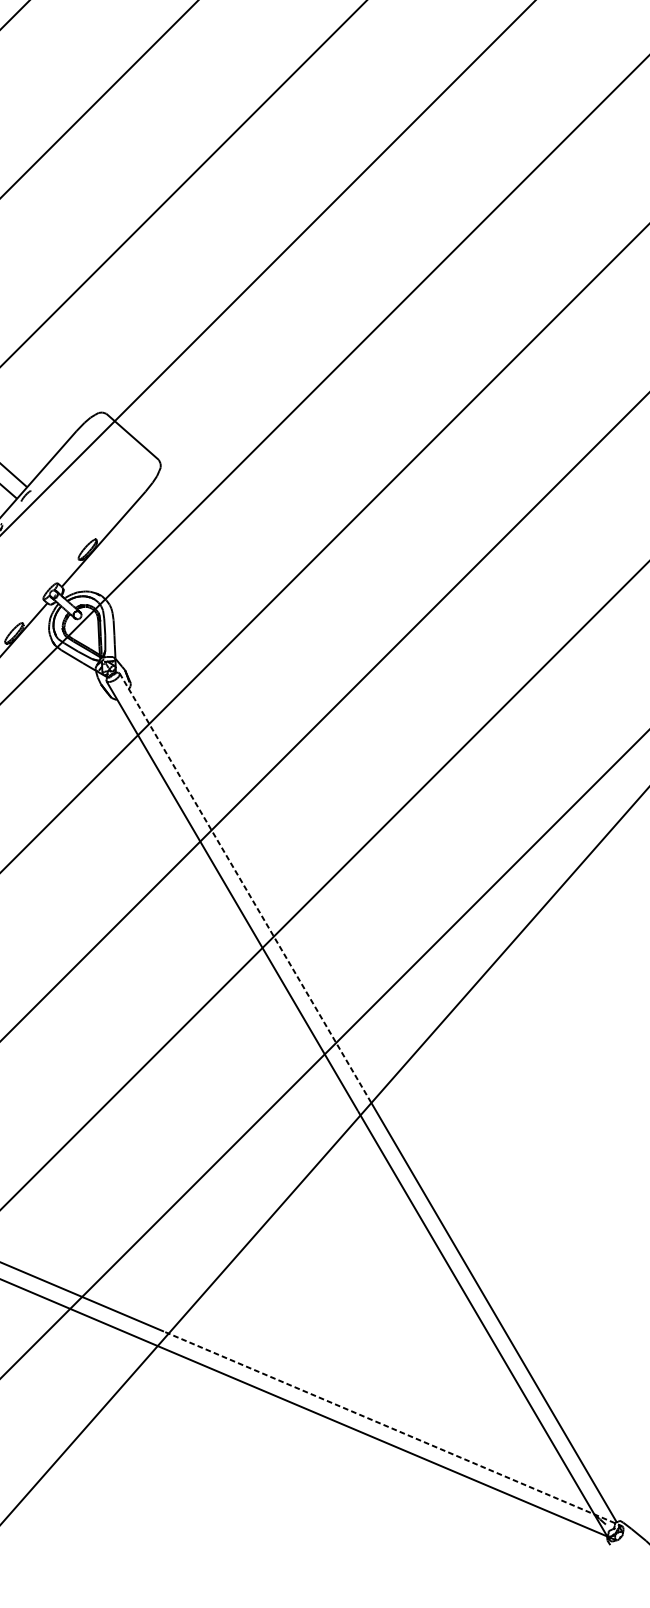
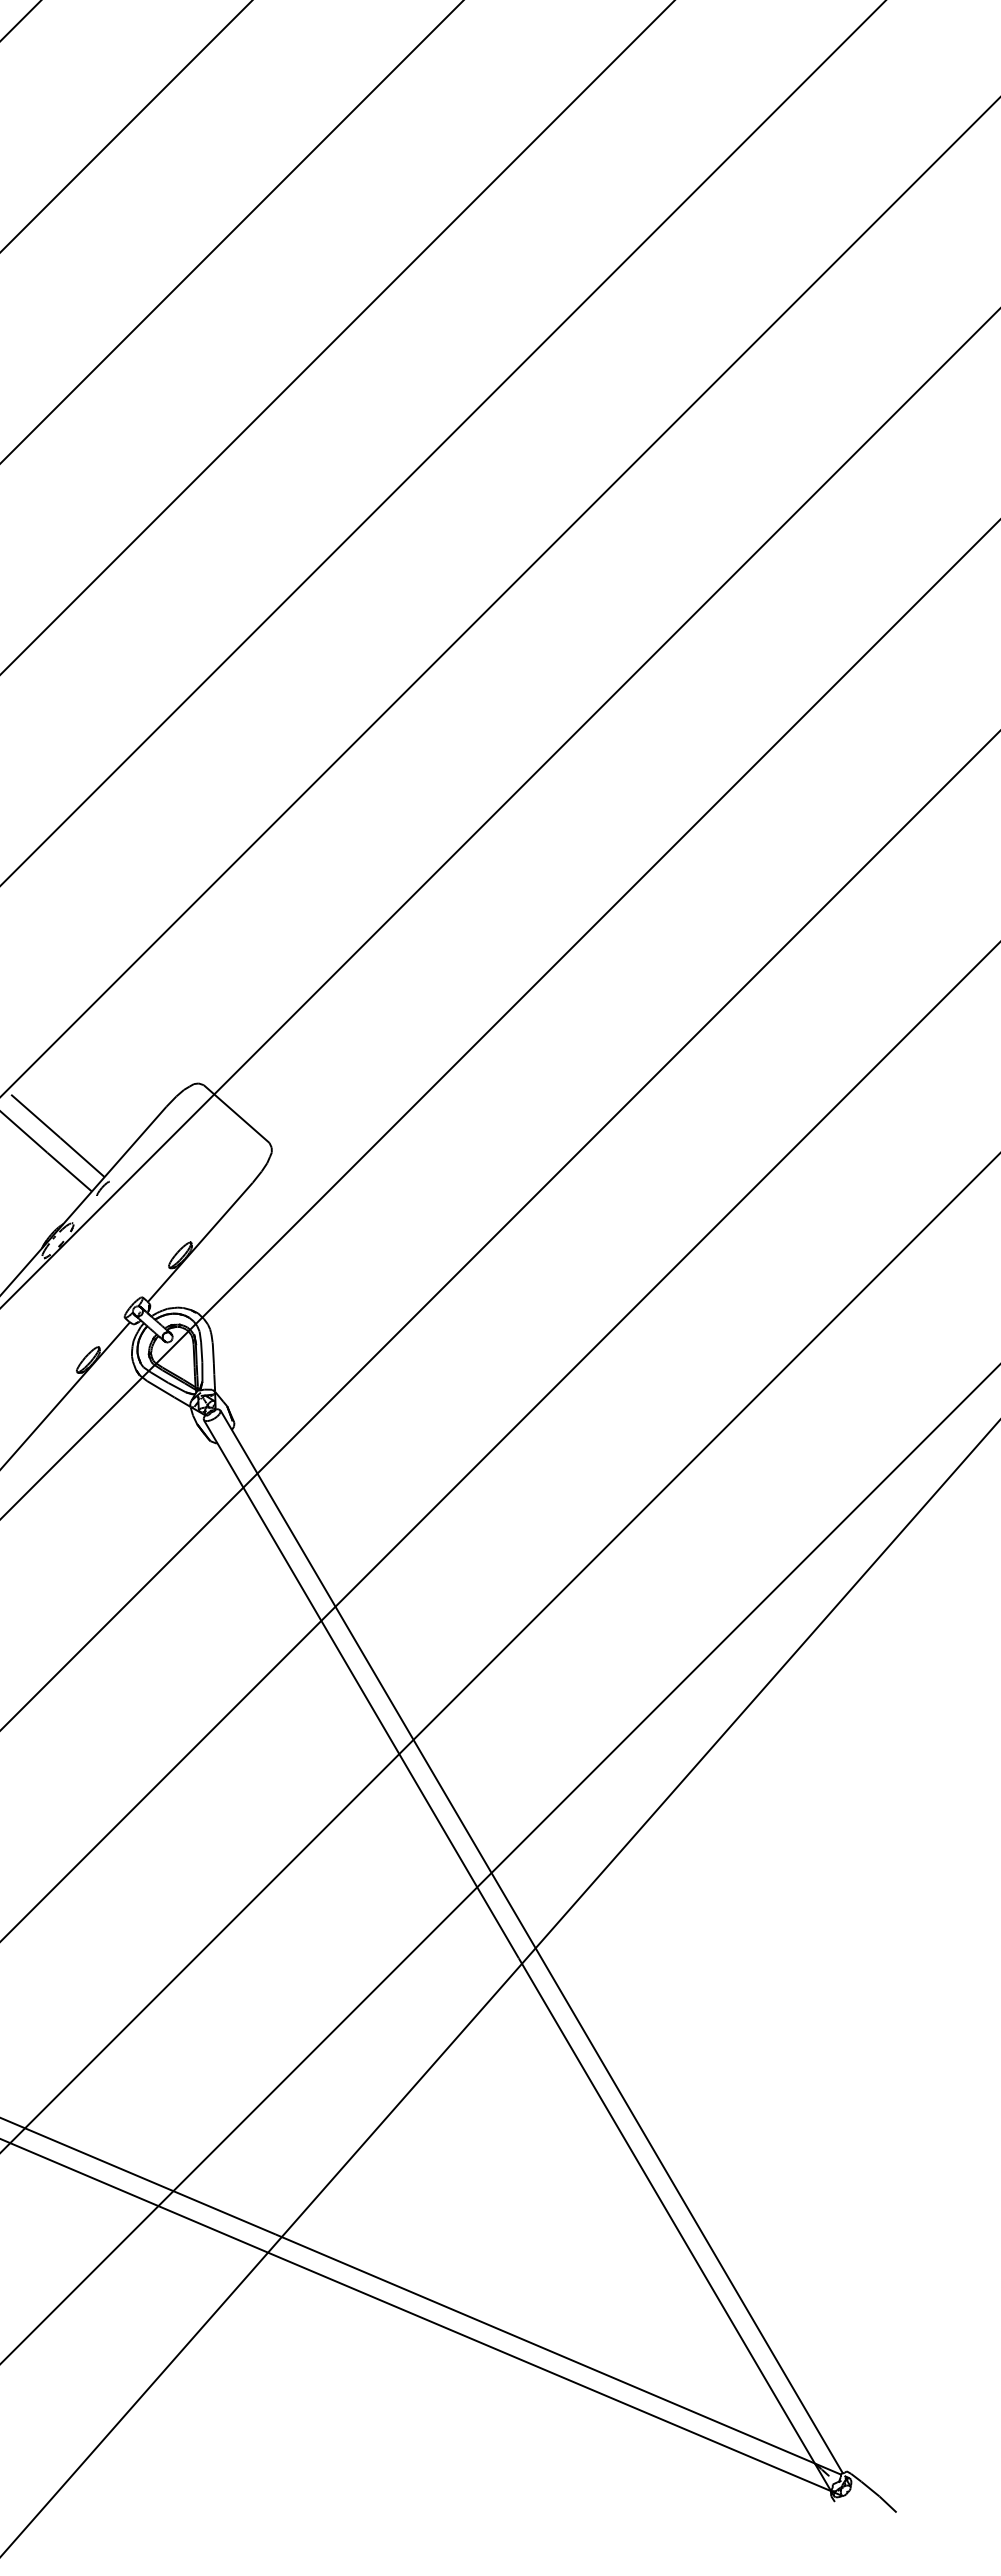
line: (245, 888) -> (378, 1679), dashed -> solid
line: (389, 1427) -> (558, 2354), dashed -> solid

